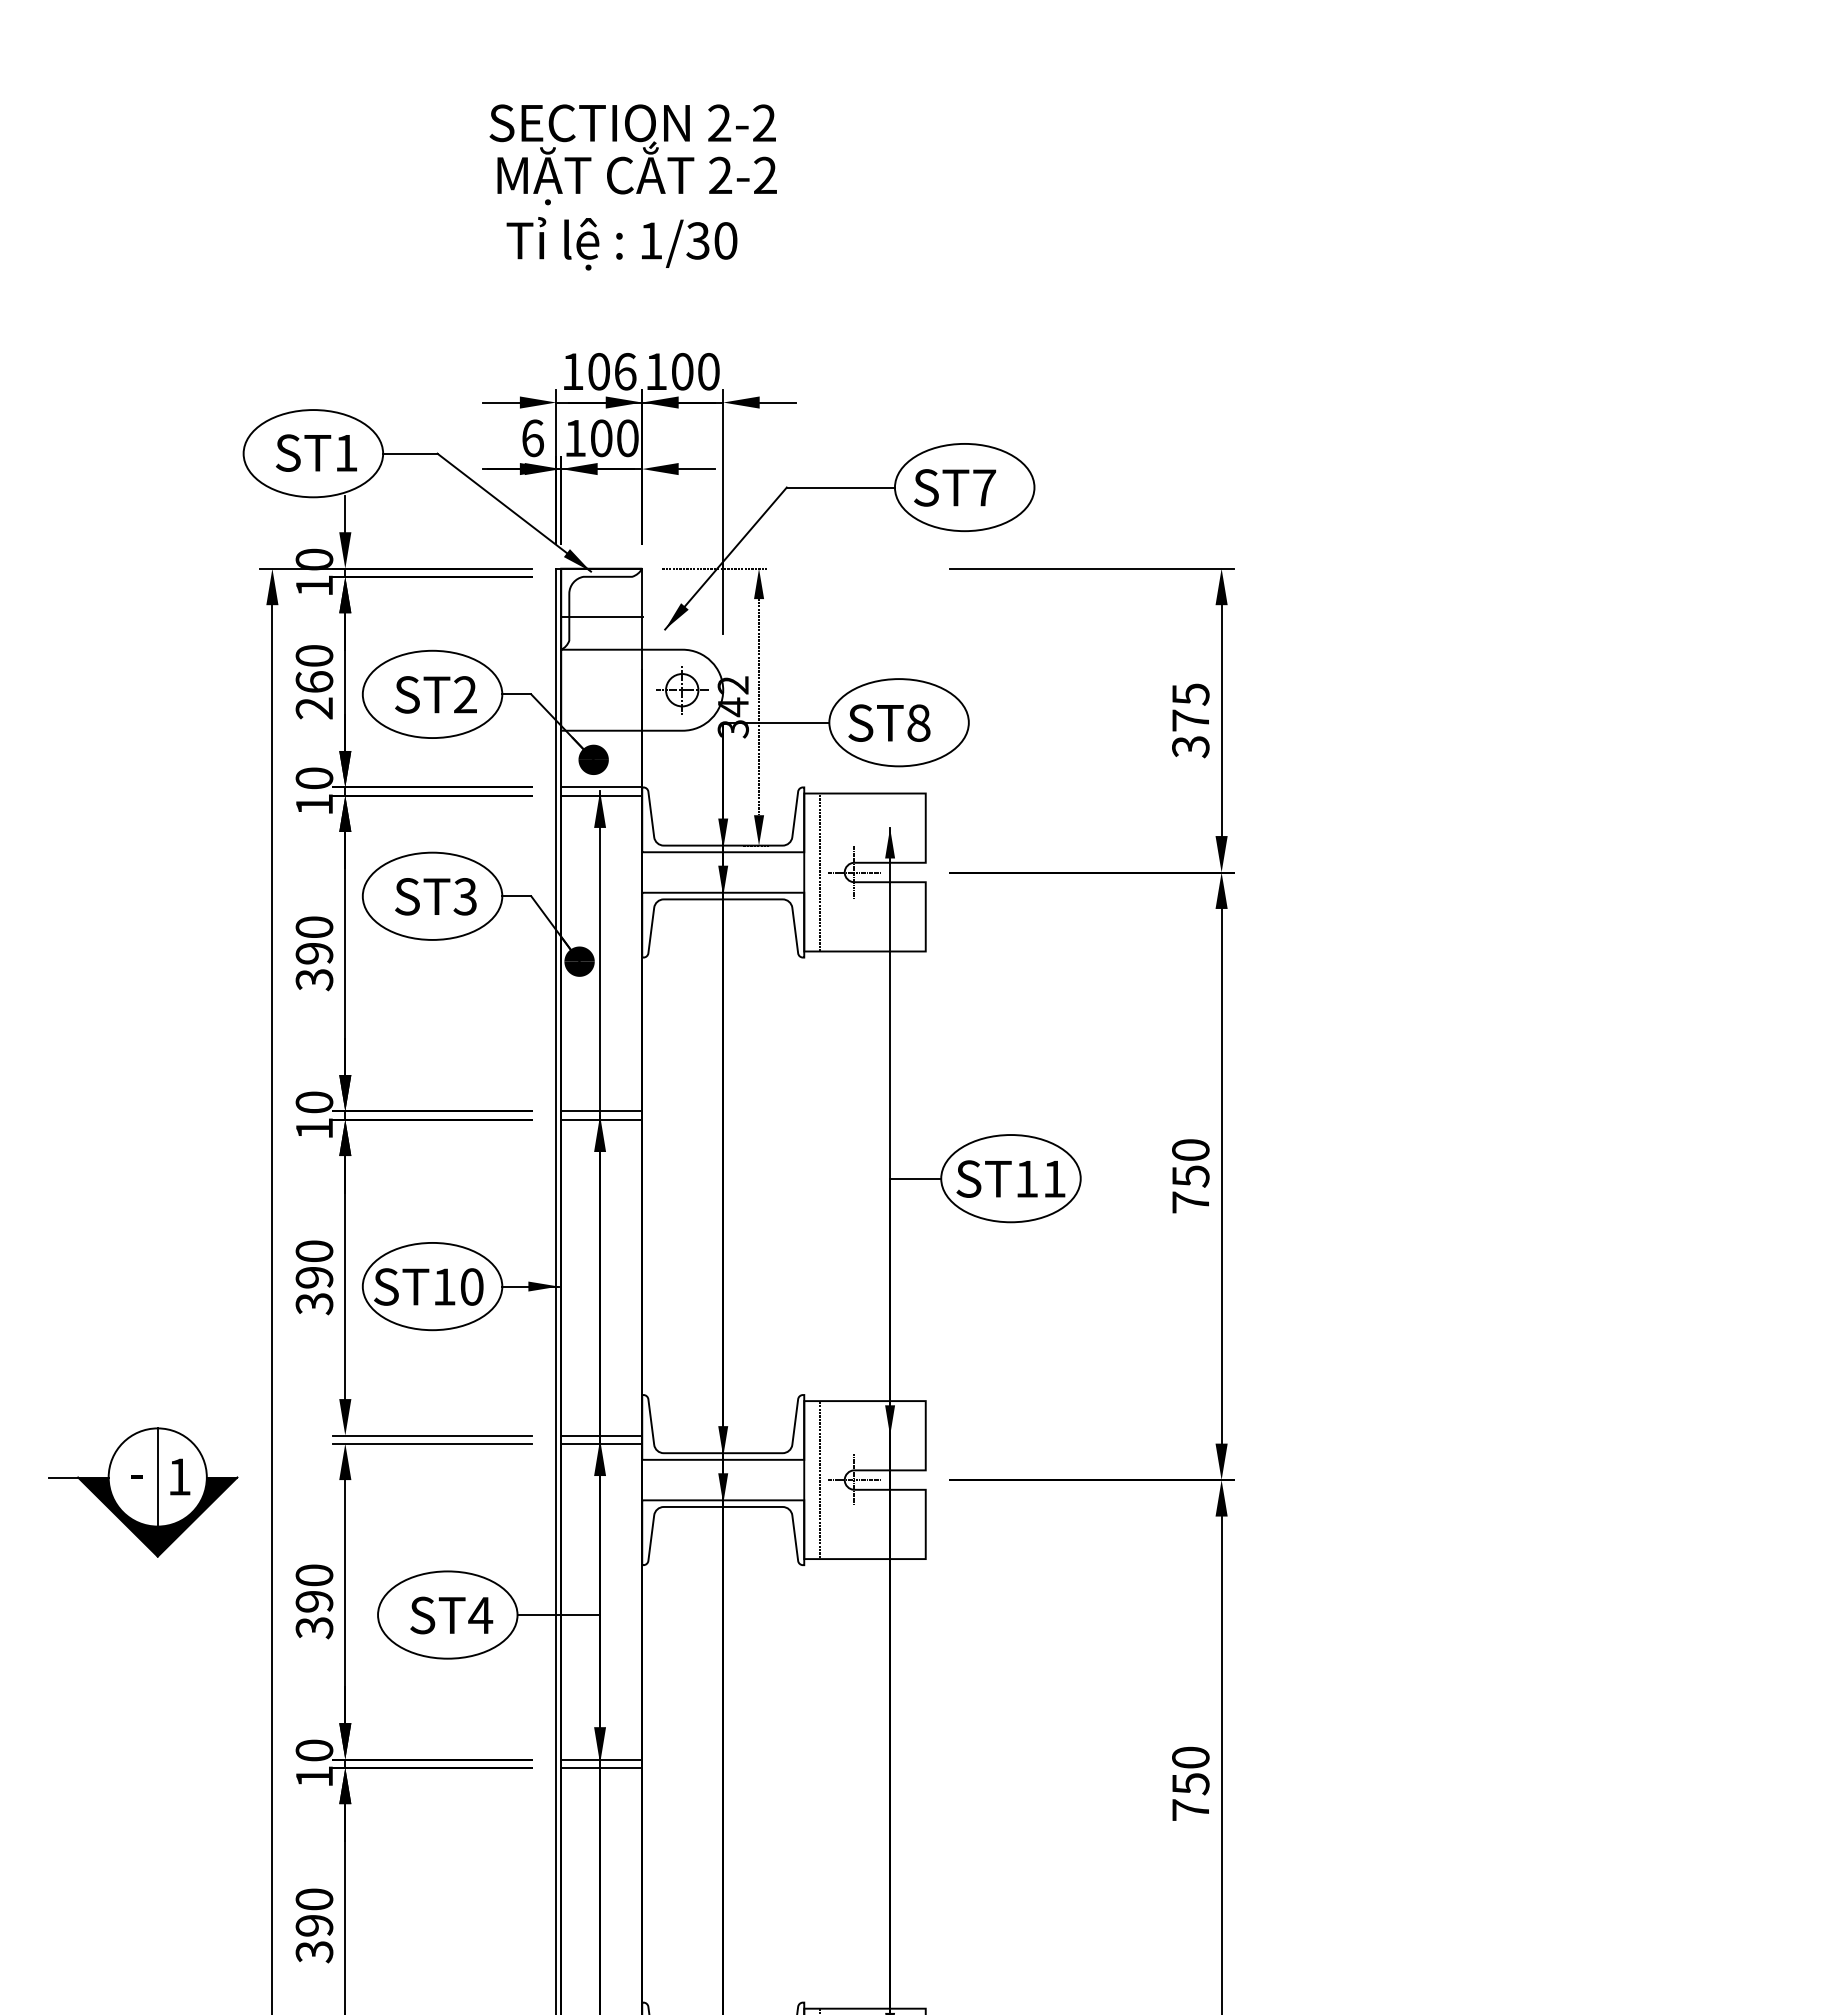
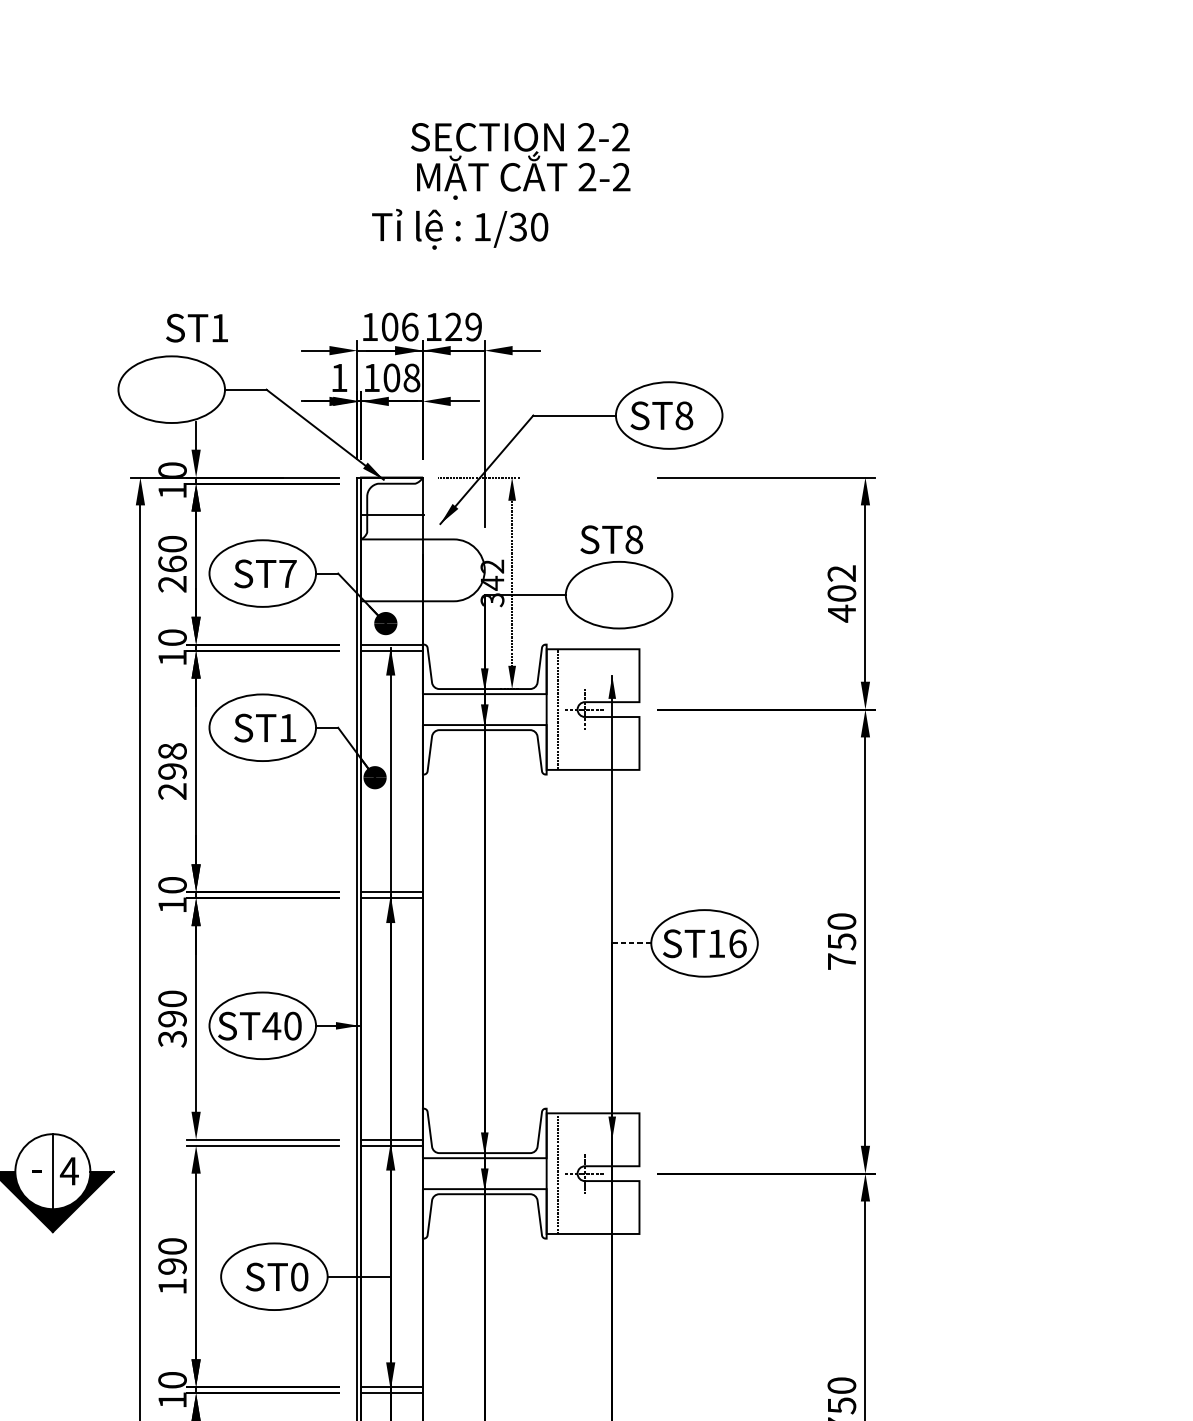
text: (632, 154) -> (520, 161), moved
text: (621, 243) -> (459, 229), moved
text: (695, 371) -> (463, 326), 100 -> 129
text: (627, 437) -> (411, 377), 100 -> 108
text: (532, 438) -> (339, 378), 6 -> 1
text: (316, 452) -> (197, 327), moved
text: (984, 487) -> (684, 415), ST7 -> ST8
part: (682, 690) -> (453, 570), removed
text: (465, 694) -> (287, 573), ST2 -> ST7
text: (1190, 720) -> (841, 593), 375 -> 402
text: (889, 722) -> (611, 539), moved
text: (464, 896) -> (287, 727), ST3 -> ST1
text: (314, 953) -> (172, 771), 390 -> 298
line: (915, 1178) -> (631, 943), solid -> dashed
text: (1054, 1178) -> (737, 943), ST11 -> ST16
text: (443, 1286) -> (271, 1025), ST10 -> ST40
text: (179, 1476) -> (69, 1170), 1 -> 4
text: (480, 1615) -> (299, 1277), ST4 -> ST0
text: (314, 1628) -> (172, 1287), 390 -> 190

